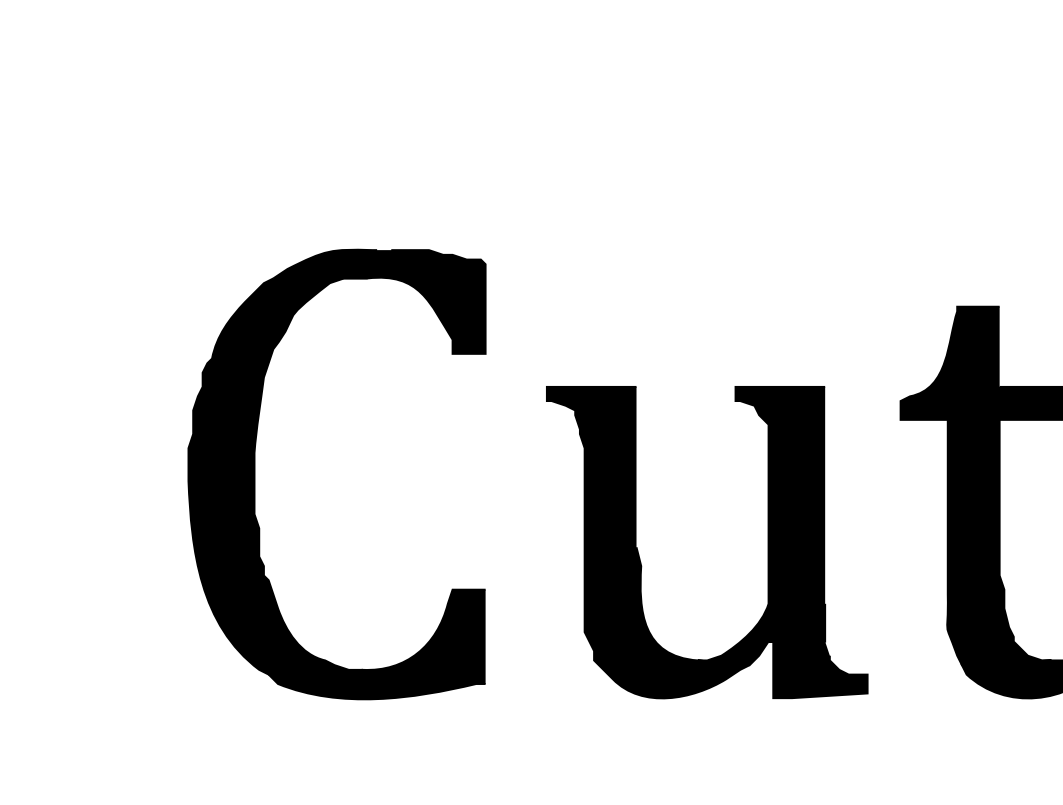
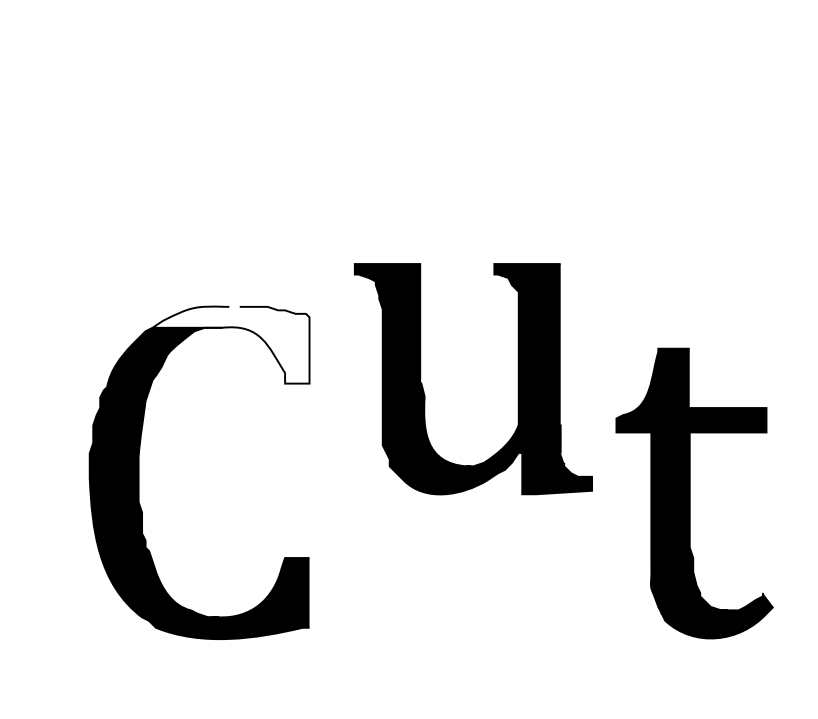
fill: (378, 300) -> (230, 344), removed
part: (766, 542) -> (517, 379), moved

